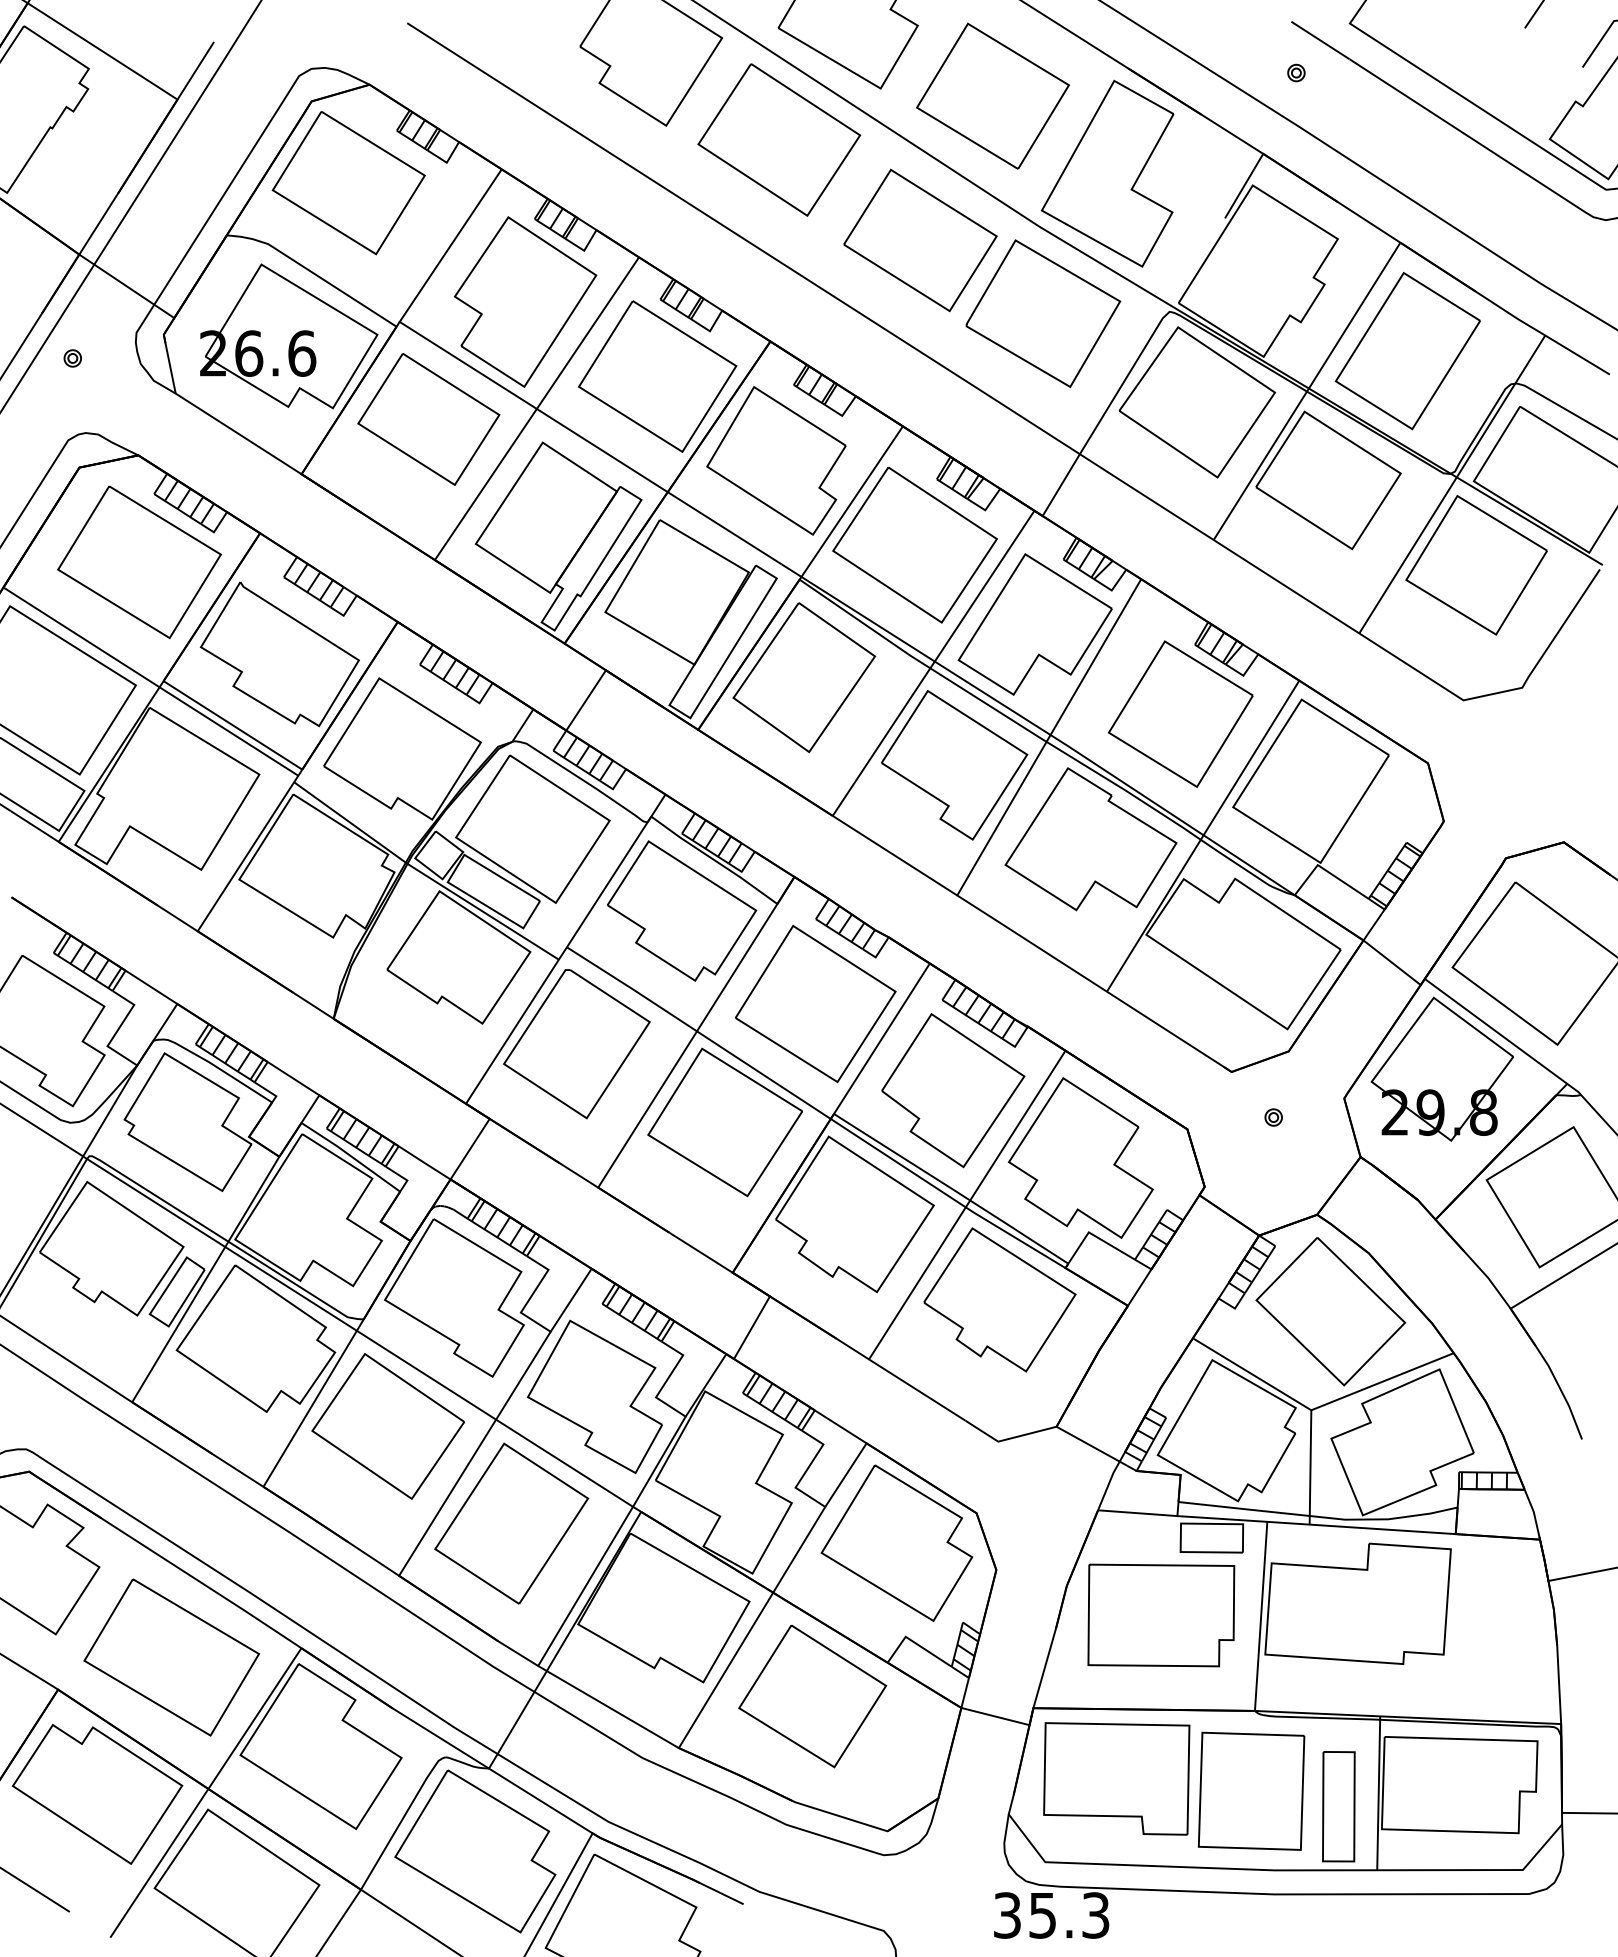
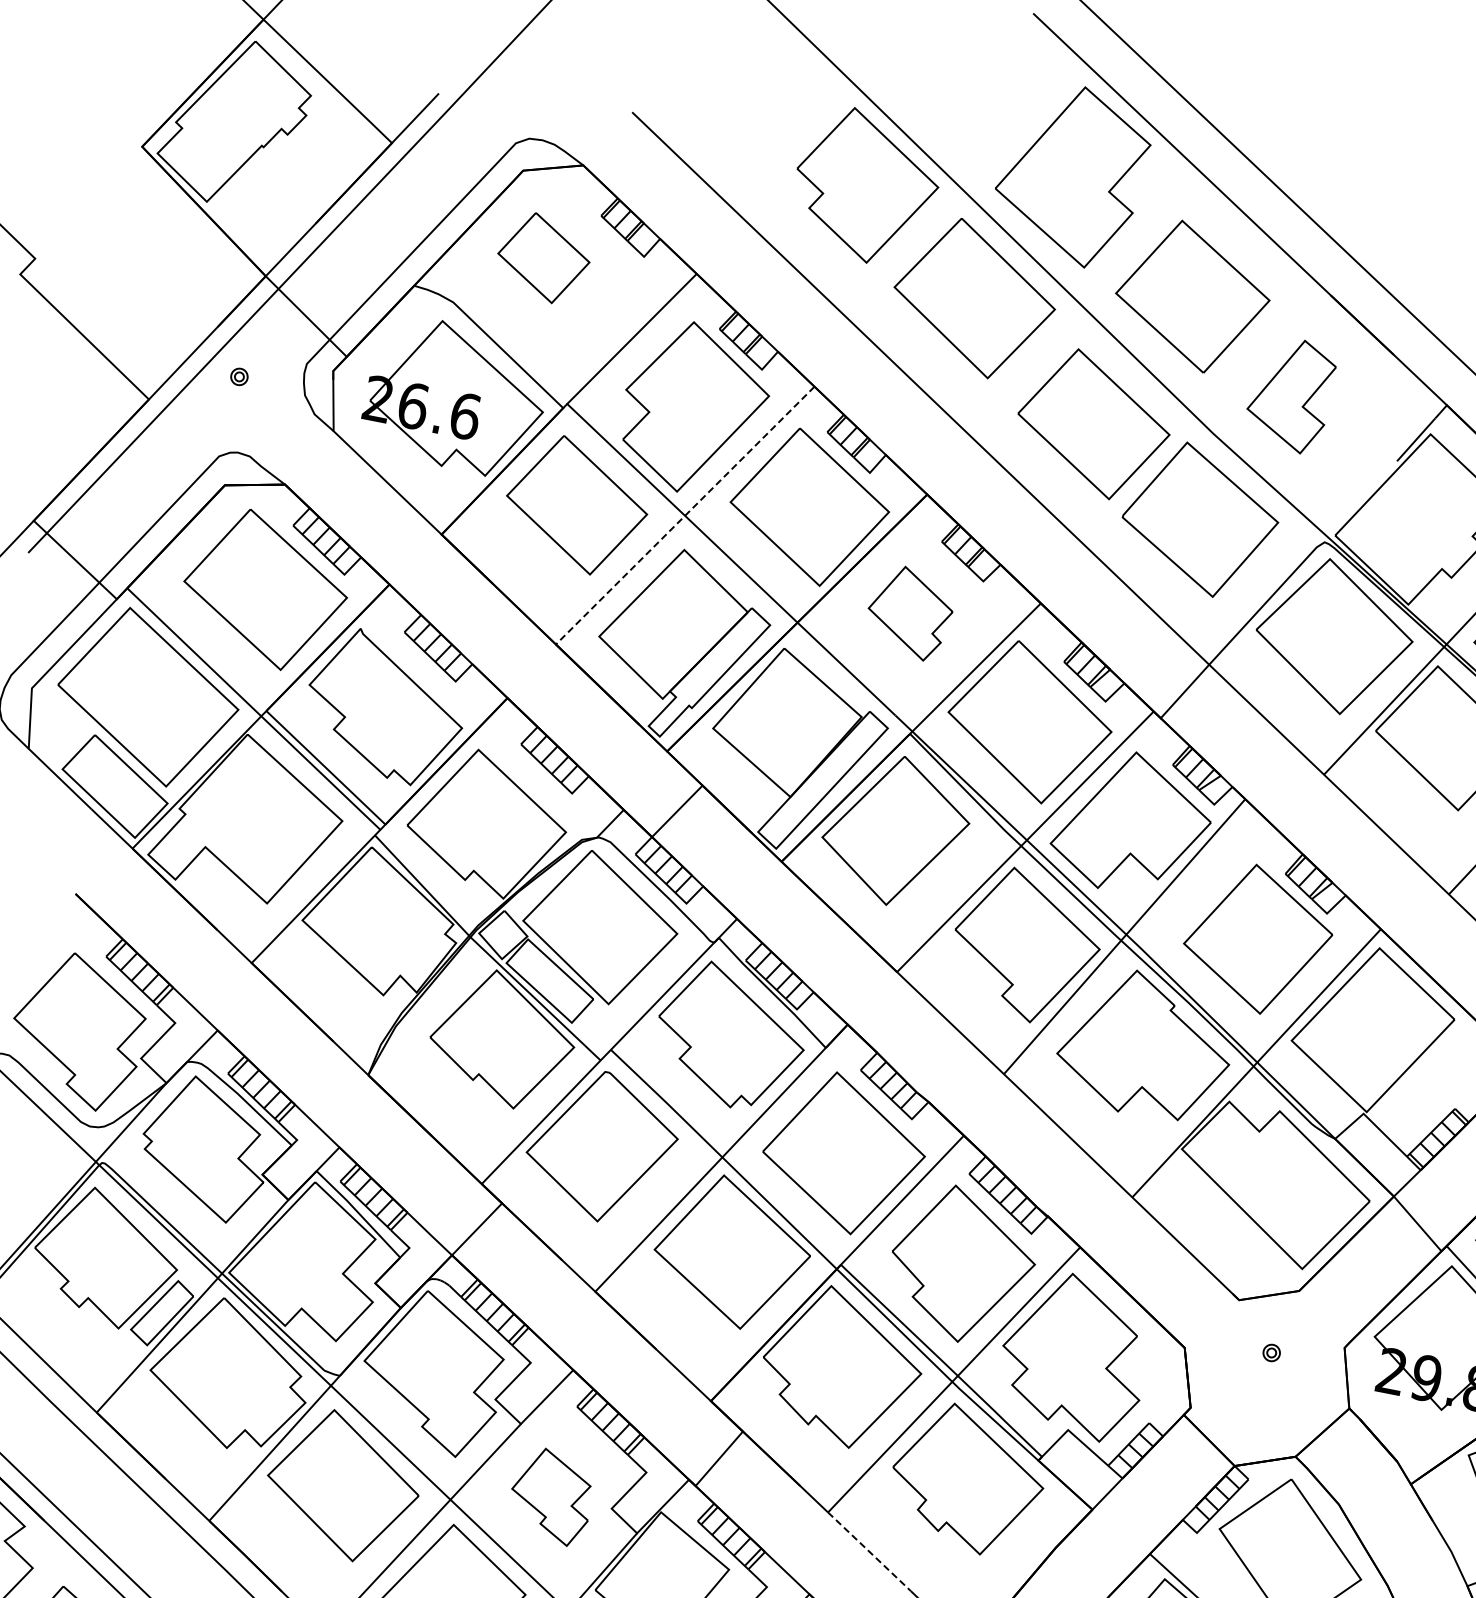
part: (1107, 173) -> (1290, 394), size x0.6
part: (348, 183) -> (543, 258), size x0.6
line: (536, 408) -> (684, 515), solid -> dashed
part: (776, 460) -> (910, 612), size x0.6
line: (917, 1390) -> (869, 1552), solid -> dashed
part: (594, 1396) -> (551, 1495), size x0.6

